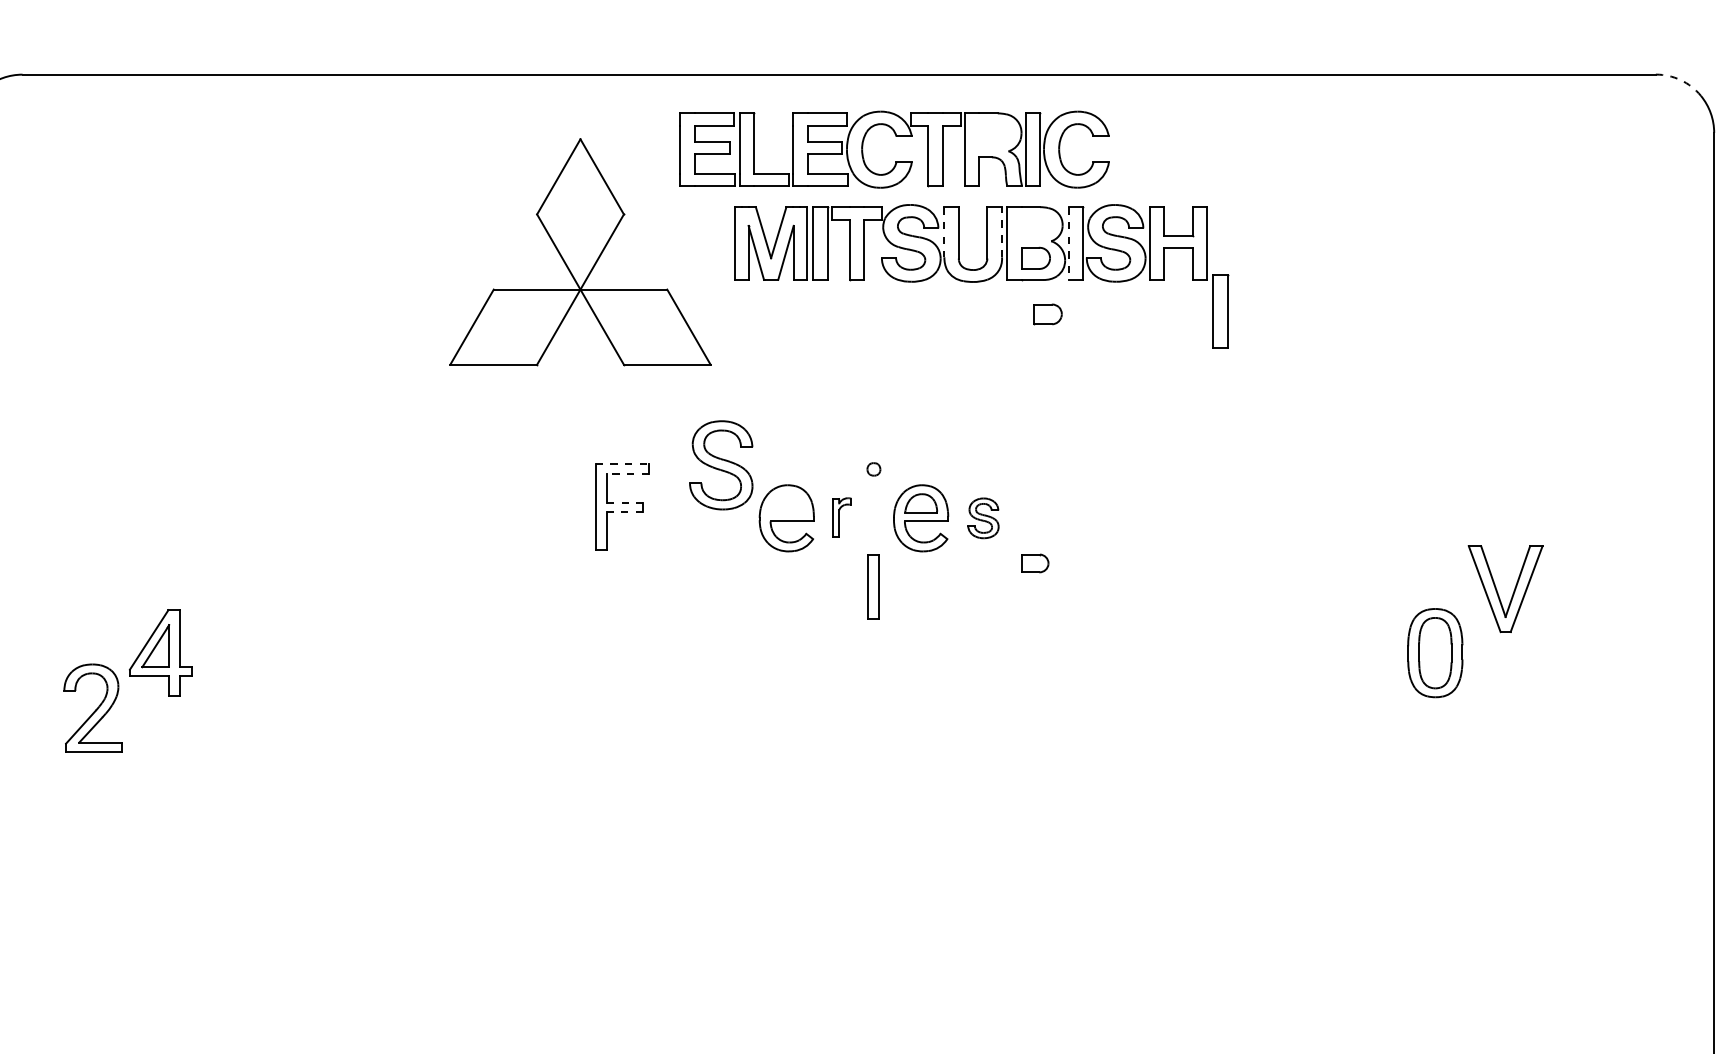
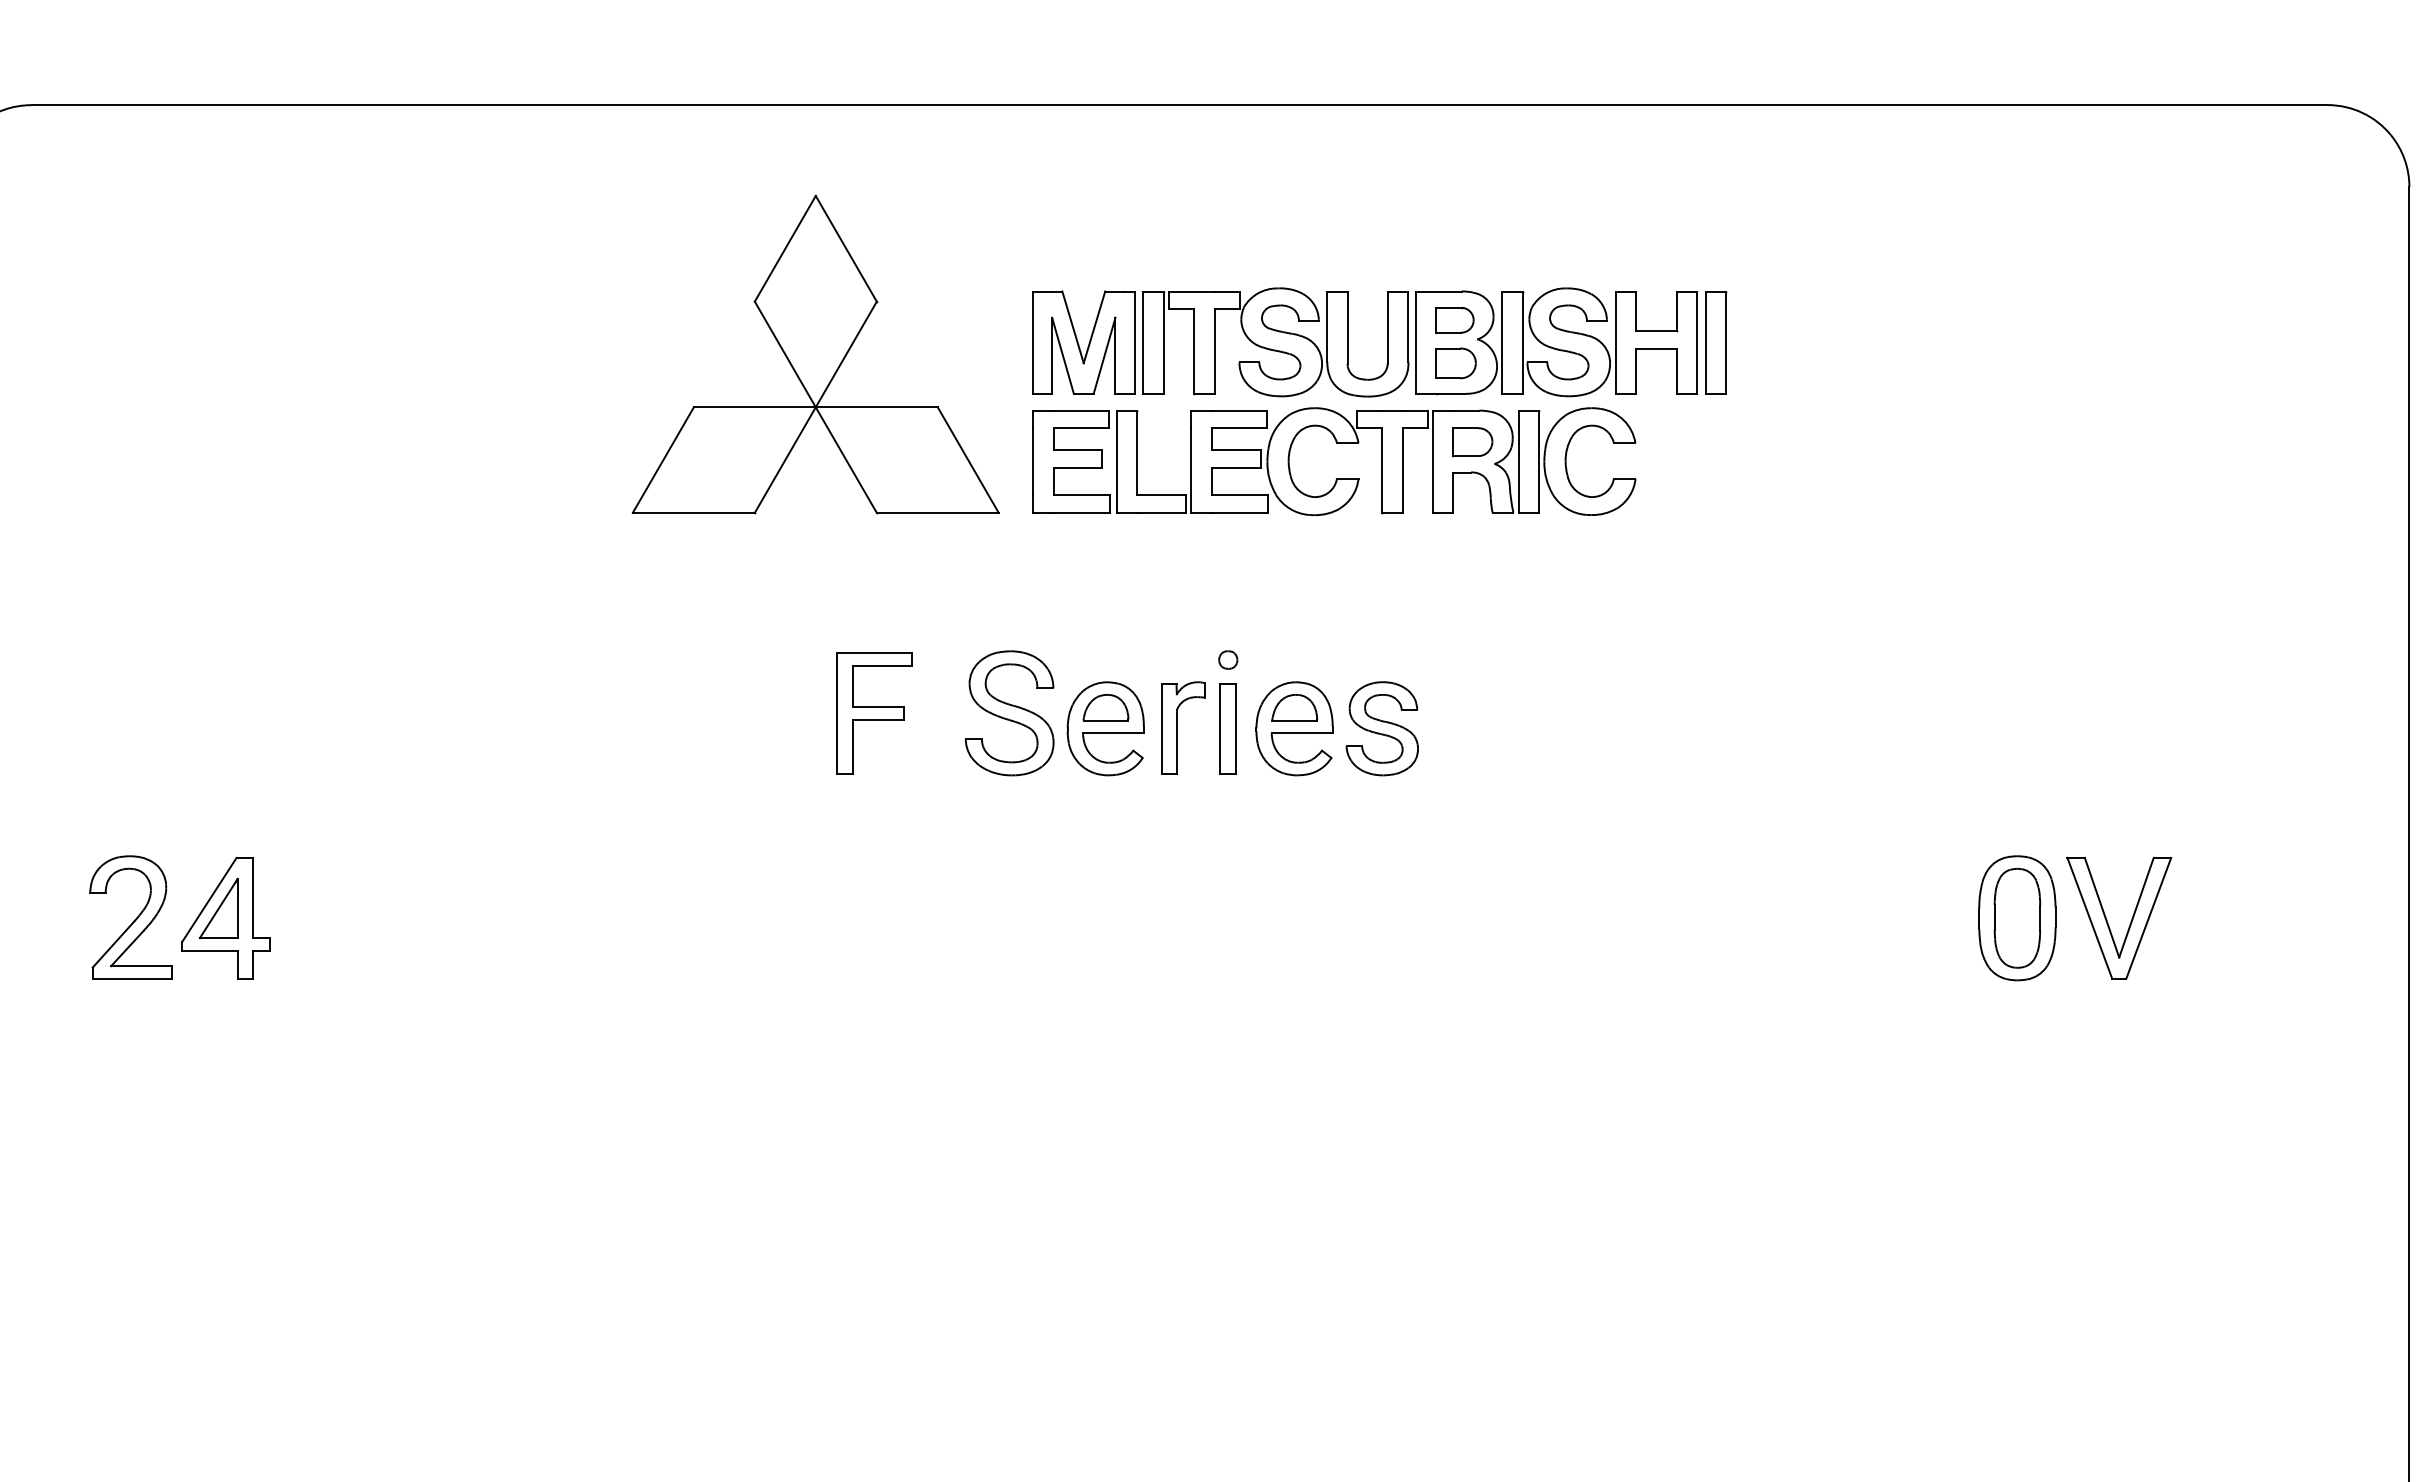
arc: (1680, 79) -> (2362, 112), dashed -> solid
part: (896, 161) -> (1336, 478), moved
line: (944, 232) -> (1327, 327), dashed -> solid
line: (1002, 232) -> (1408, 326), dashed -> solid
line: (1068, 244) -> (1501, 343), dashed -> solid
part: (1221, 311) -> (1716, 342), moved
line: (622, 464) -> (875, 652), dashed -> solid
part: (721, 465) -> (1009, 713), moved
line: (627, 473) -> (882, 665), dashed -> solid
line: (625, 503) -> (878, 707), dashed -> solid
part: (786, 503) -> (1105, 707), added
line: (624, 512) -> (877, 720), dashed -> solid
part: (842, 517) -> (1183, 727), size x1.67
part: (982, 518) -> (1381, 728), size x1.67
part: (1034, 562) -> (1454, 319), moved
part: (873, 587) -> (1227, 728), moved
part: (1513, 591) -> (2130, 921), moved
part: (92, 708) -> (130, 917), moved

